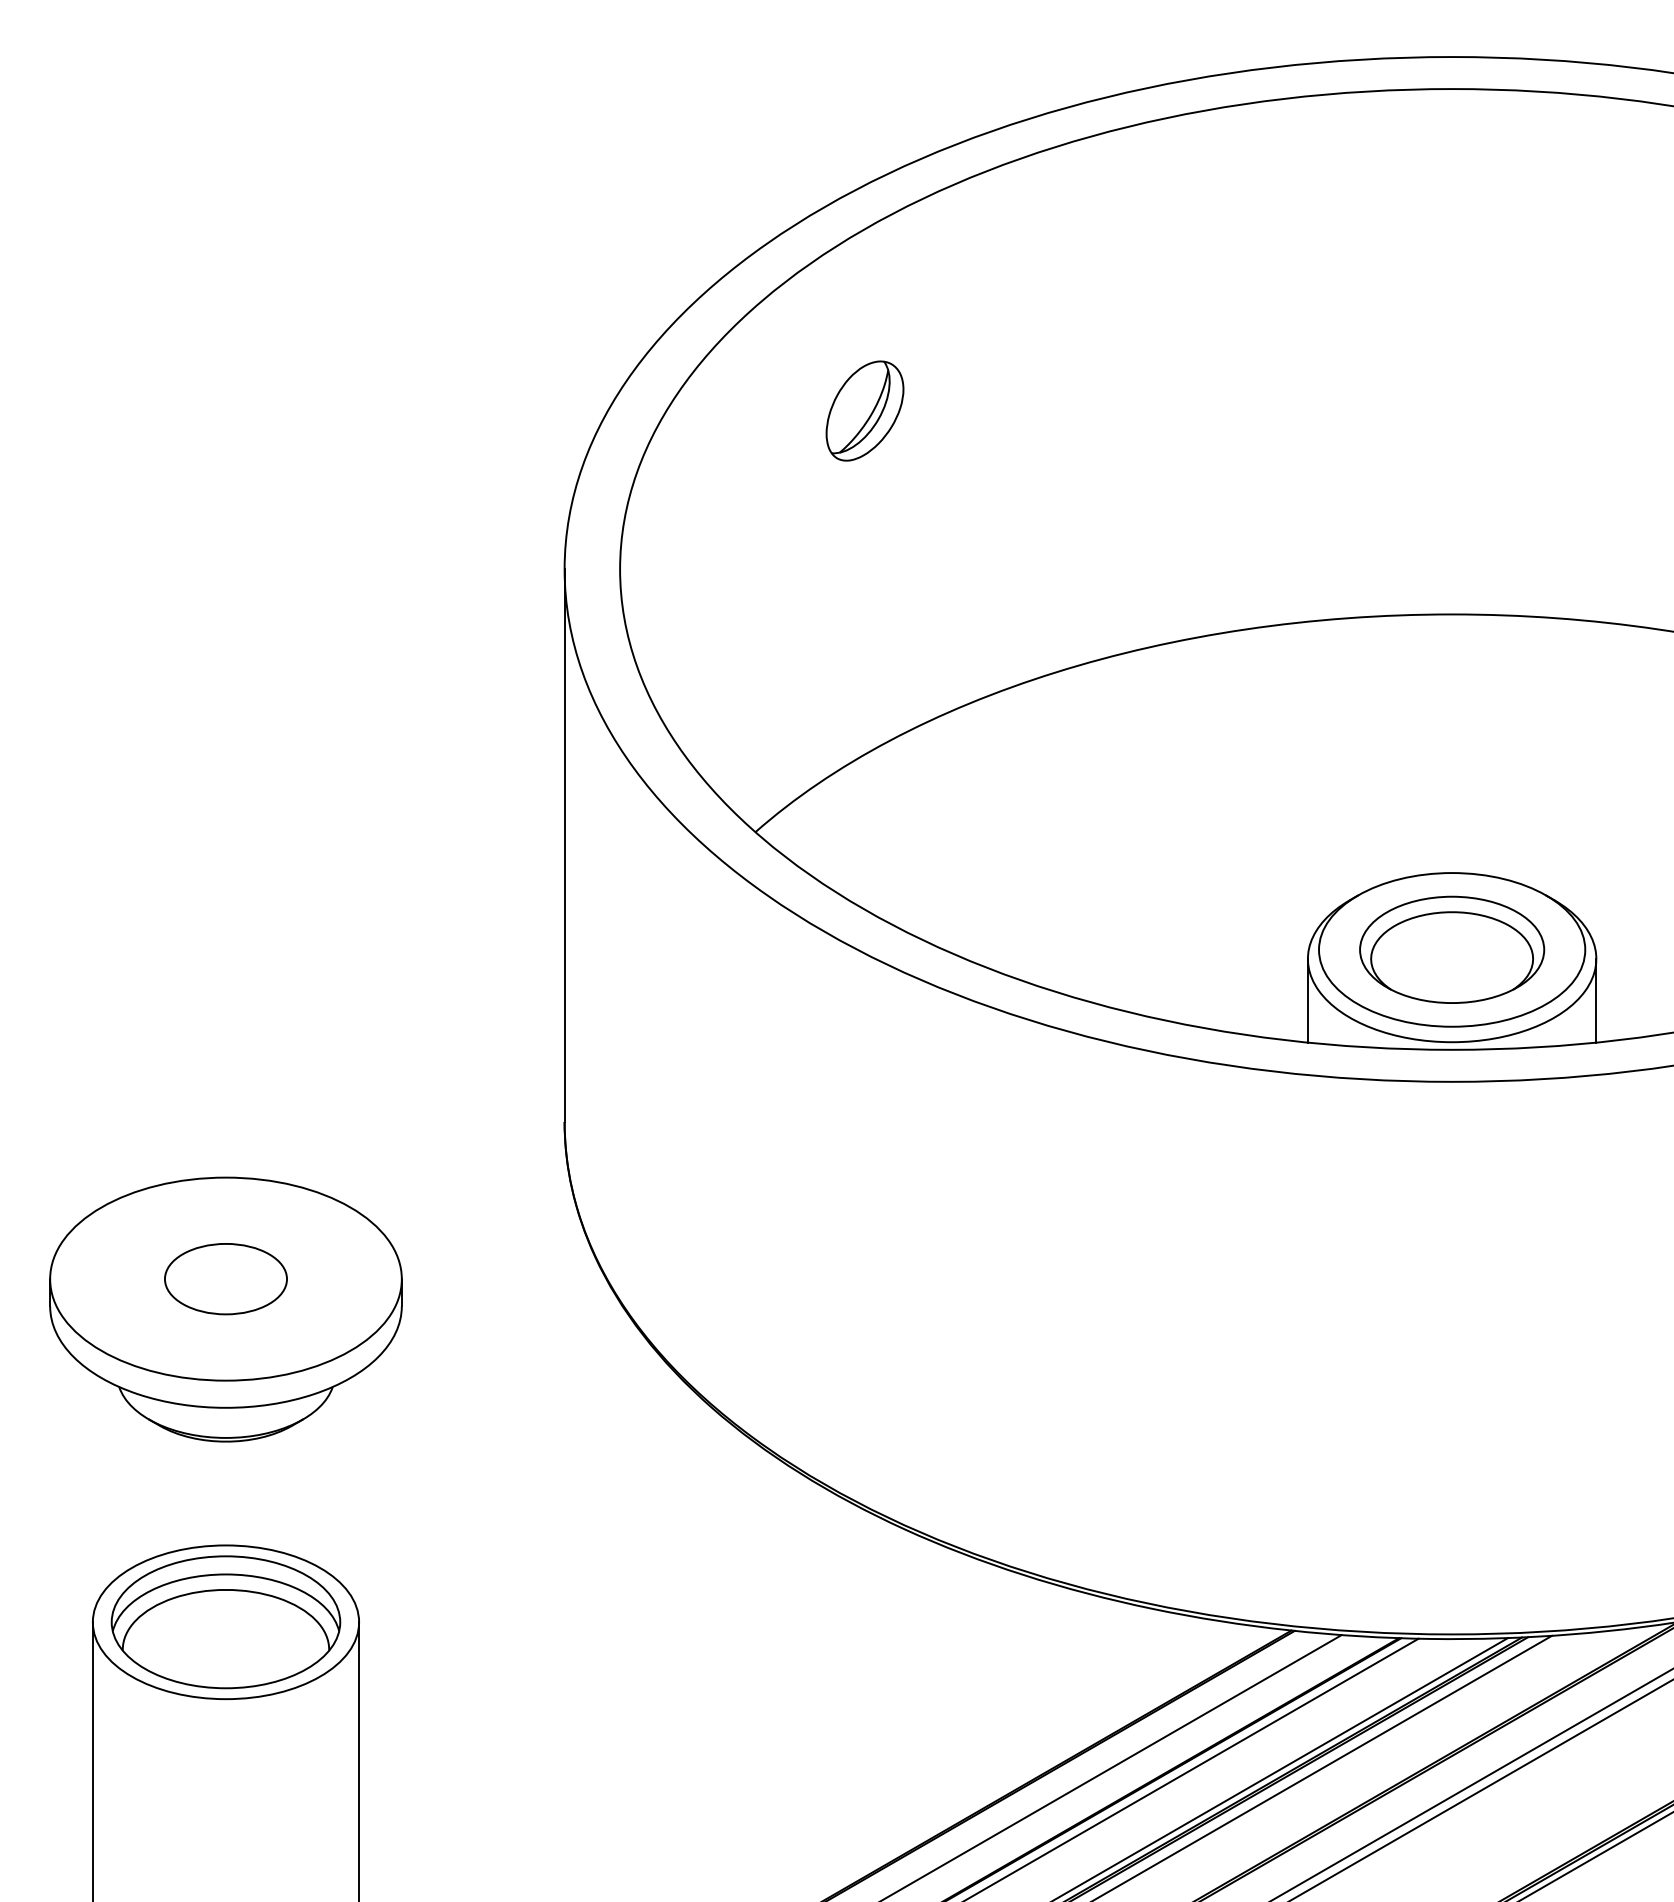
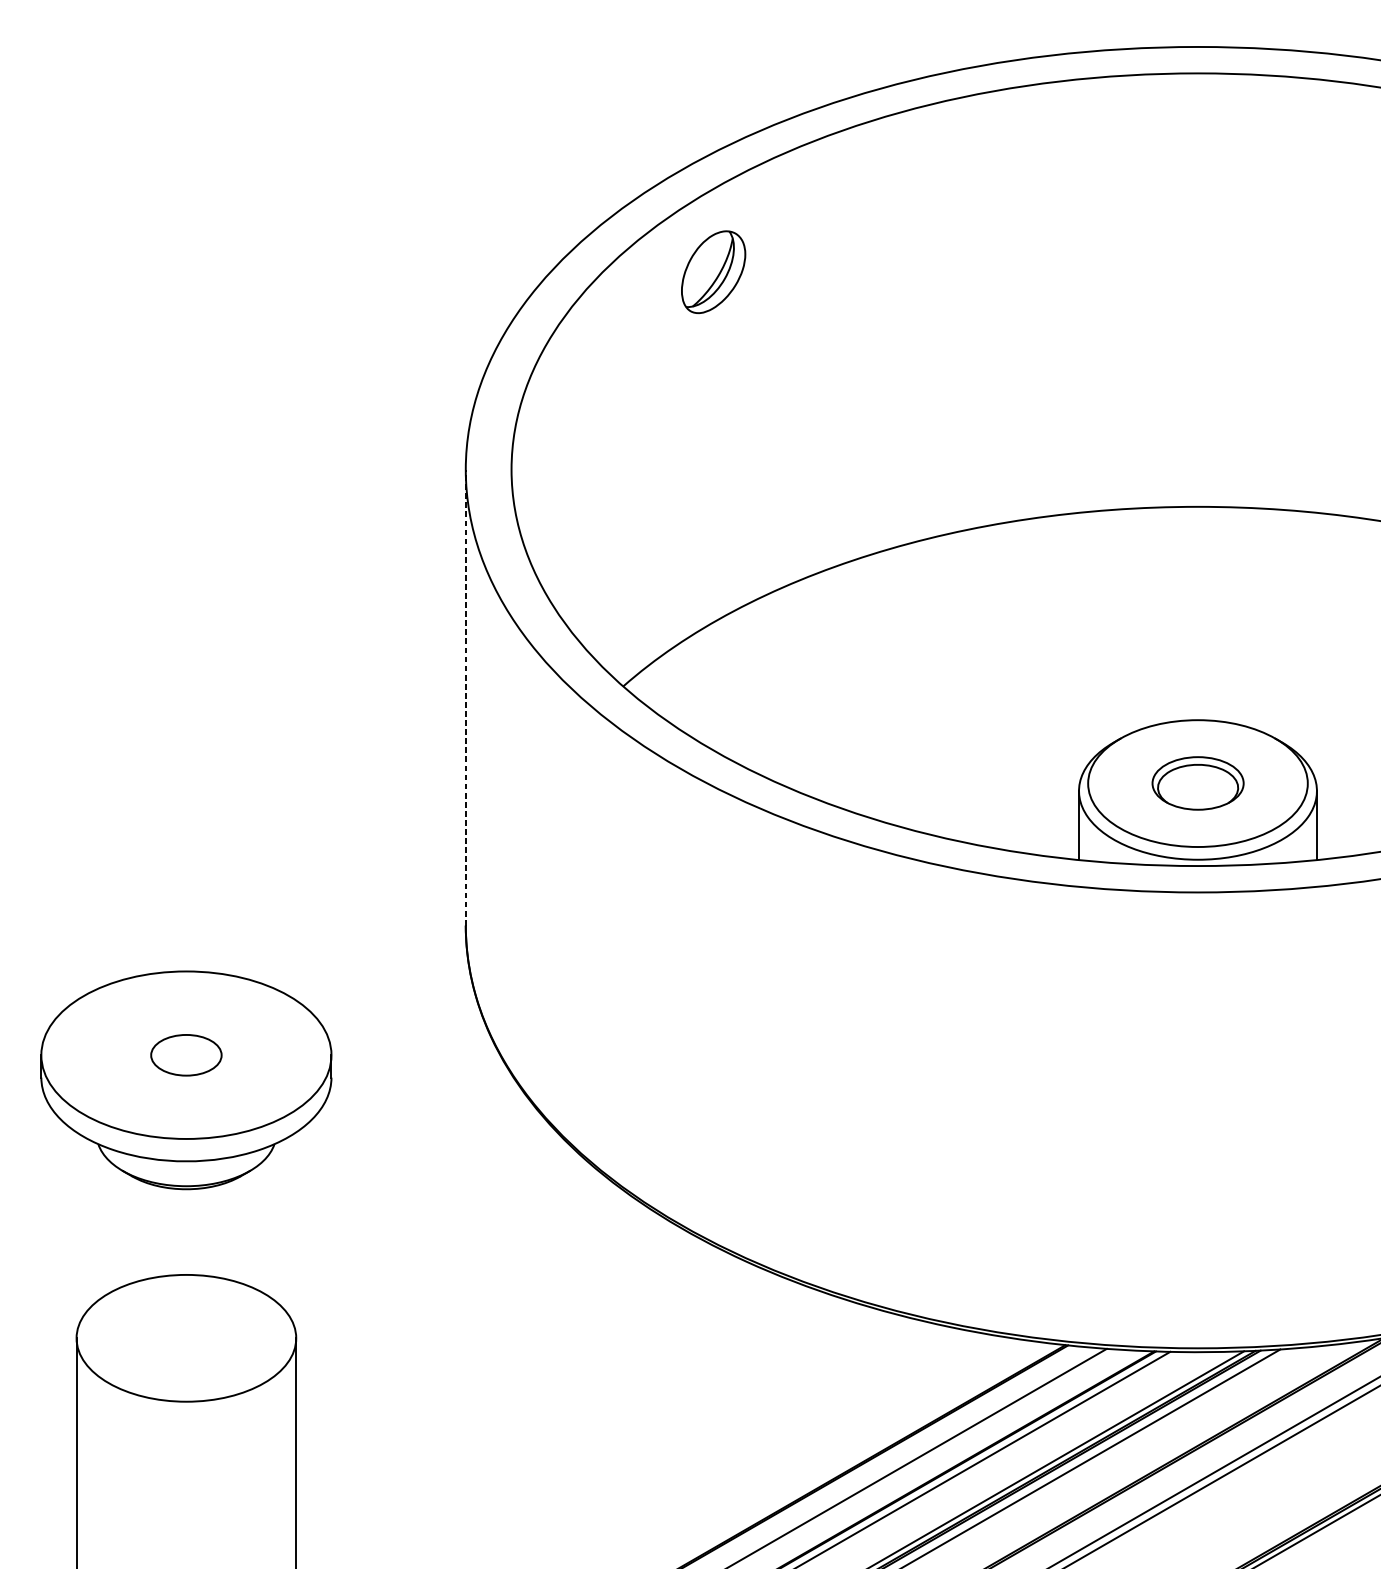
part: (864, 410) -> (713, 271), moved
line: (564, 845) -> (465, 697), solid -> dashed
part: (1452, 949) -> (1198, 783), size x0.6
part: (225, 1279) -> (186, 1055), size x0.7
part: (225, 1622) -> (186, 1338), removed

